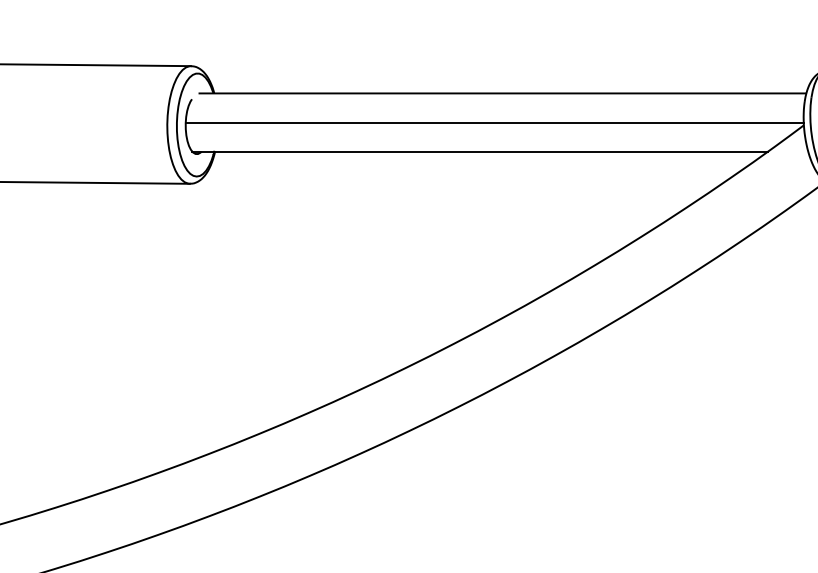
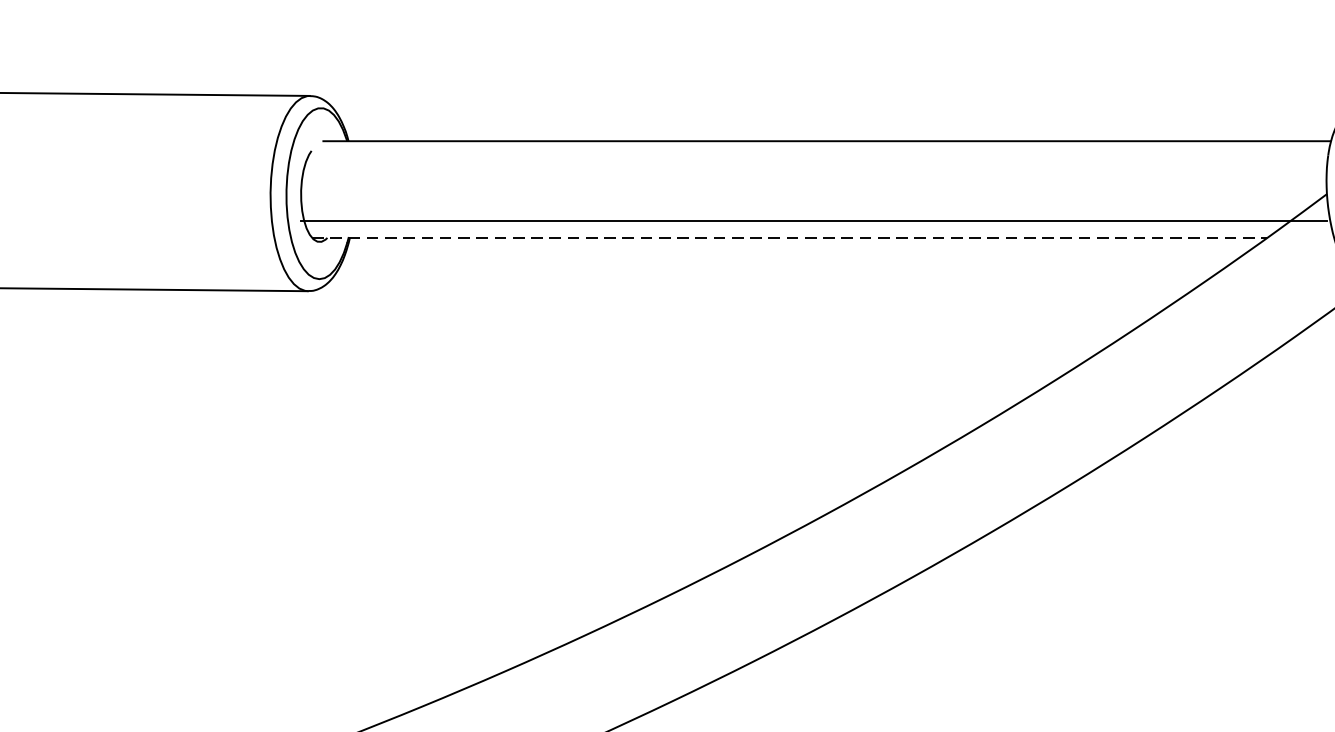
line: (494, 122) -> (813, 220), moved
line: (480, 151) -> (790, 237), solid -> dashed

